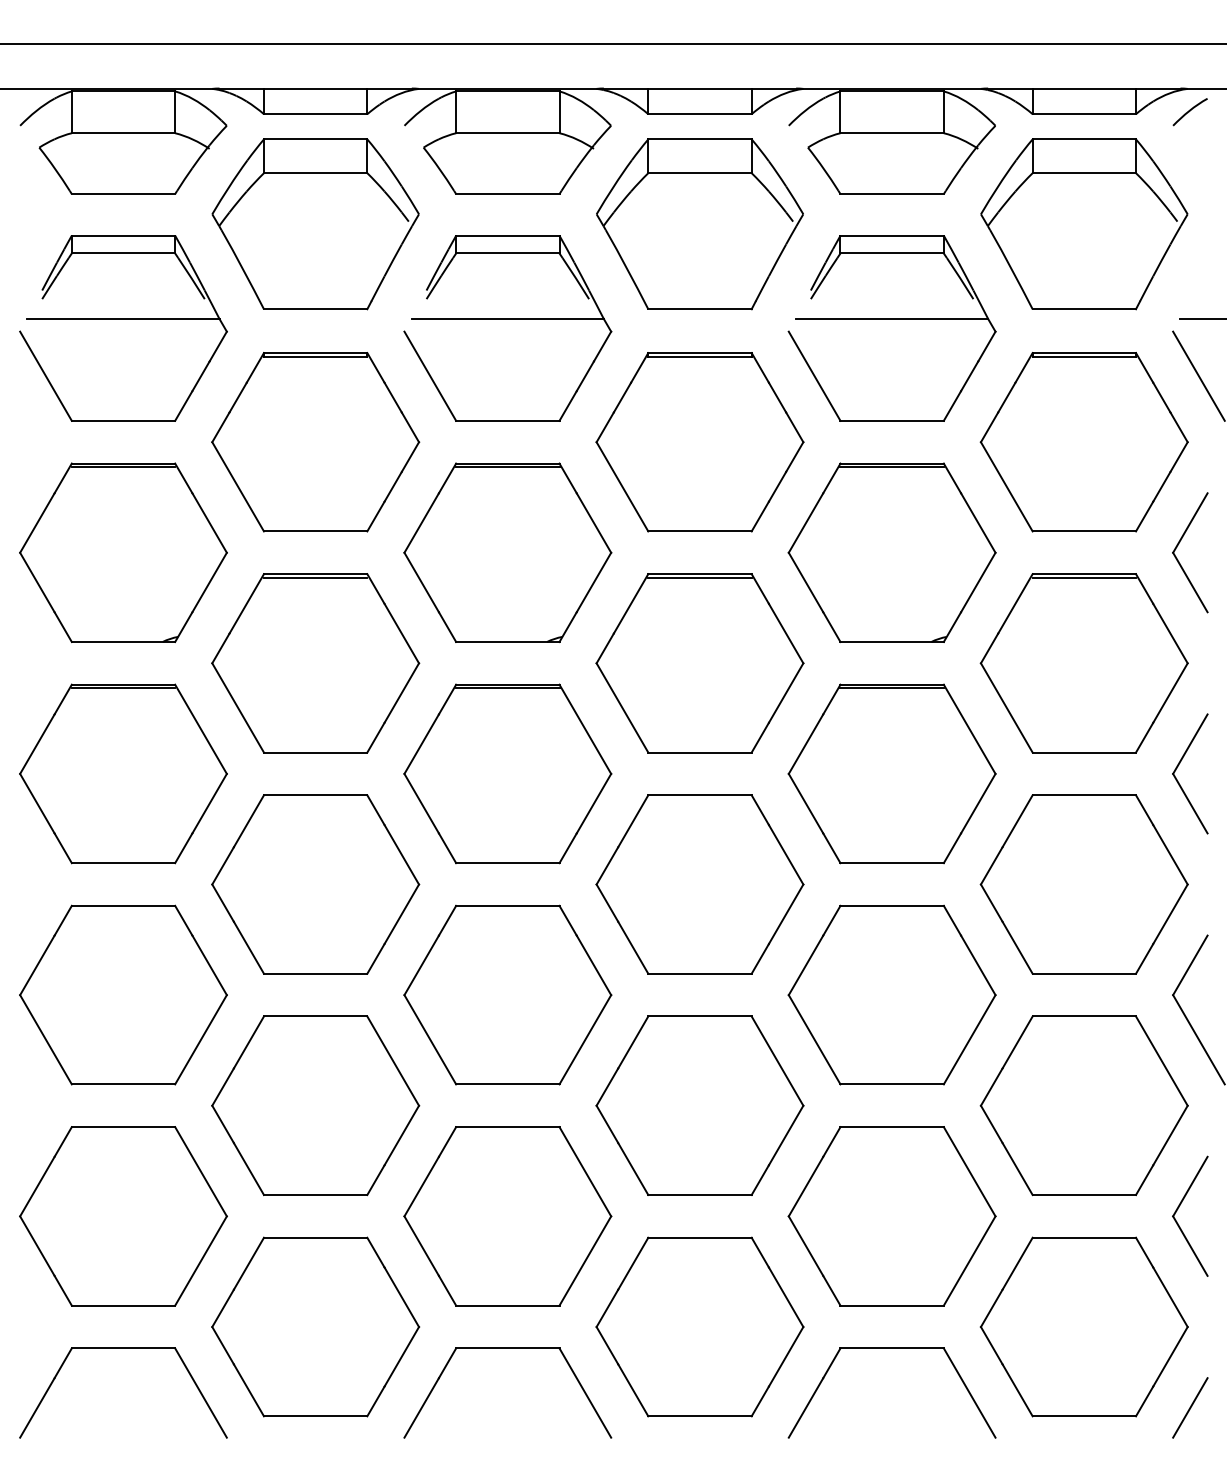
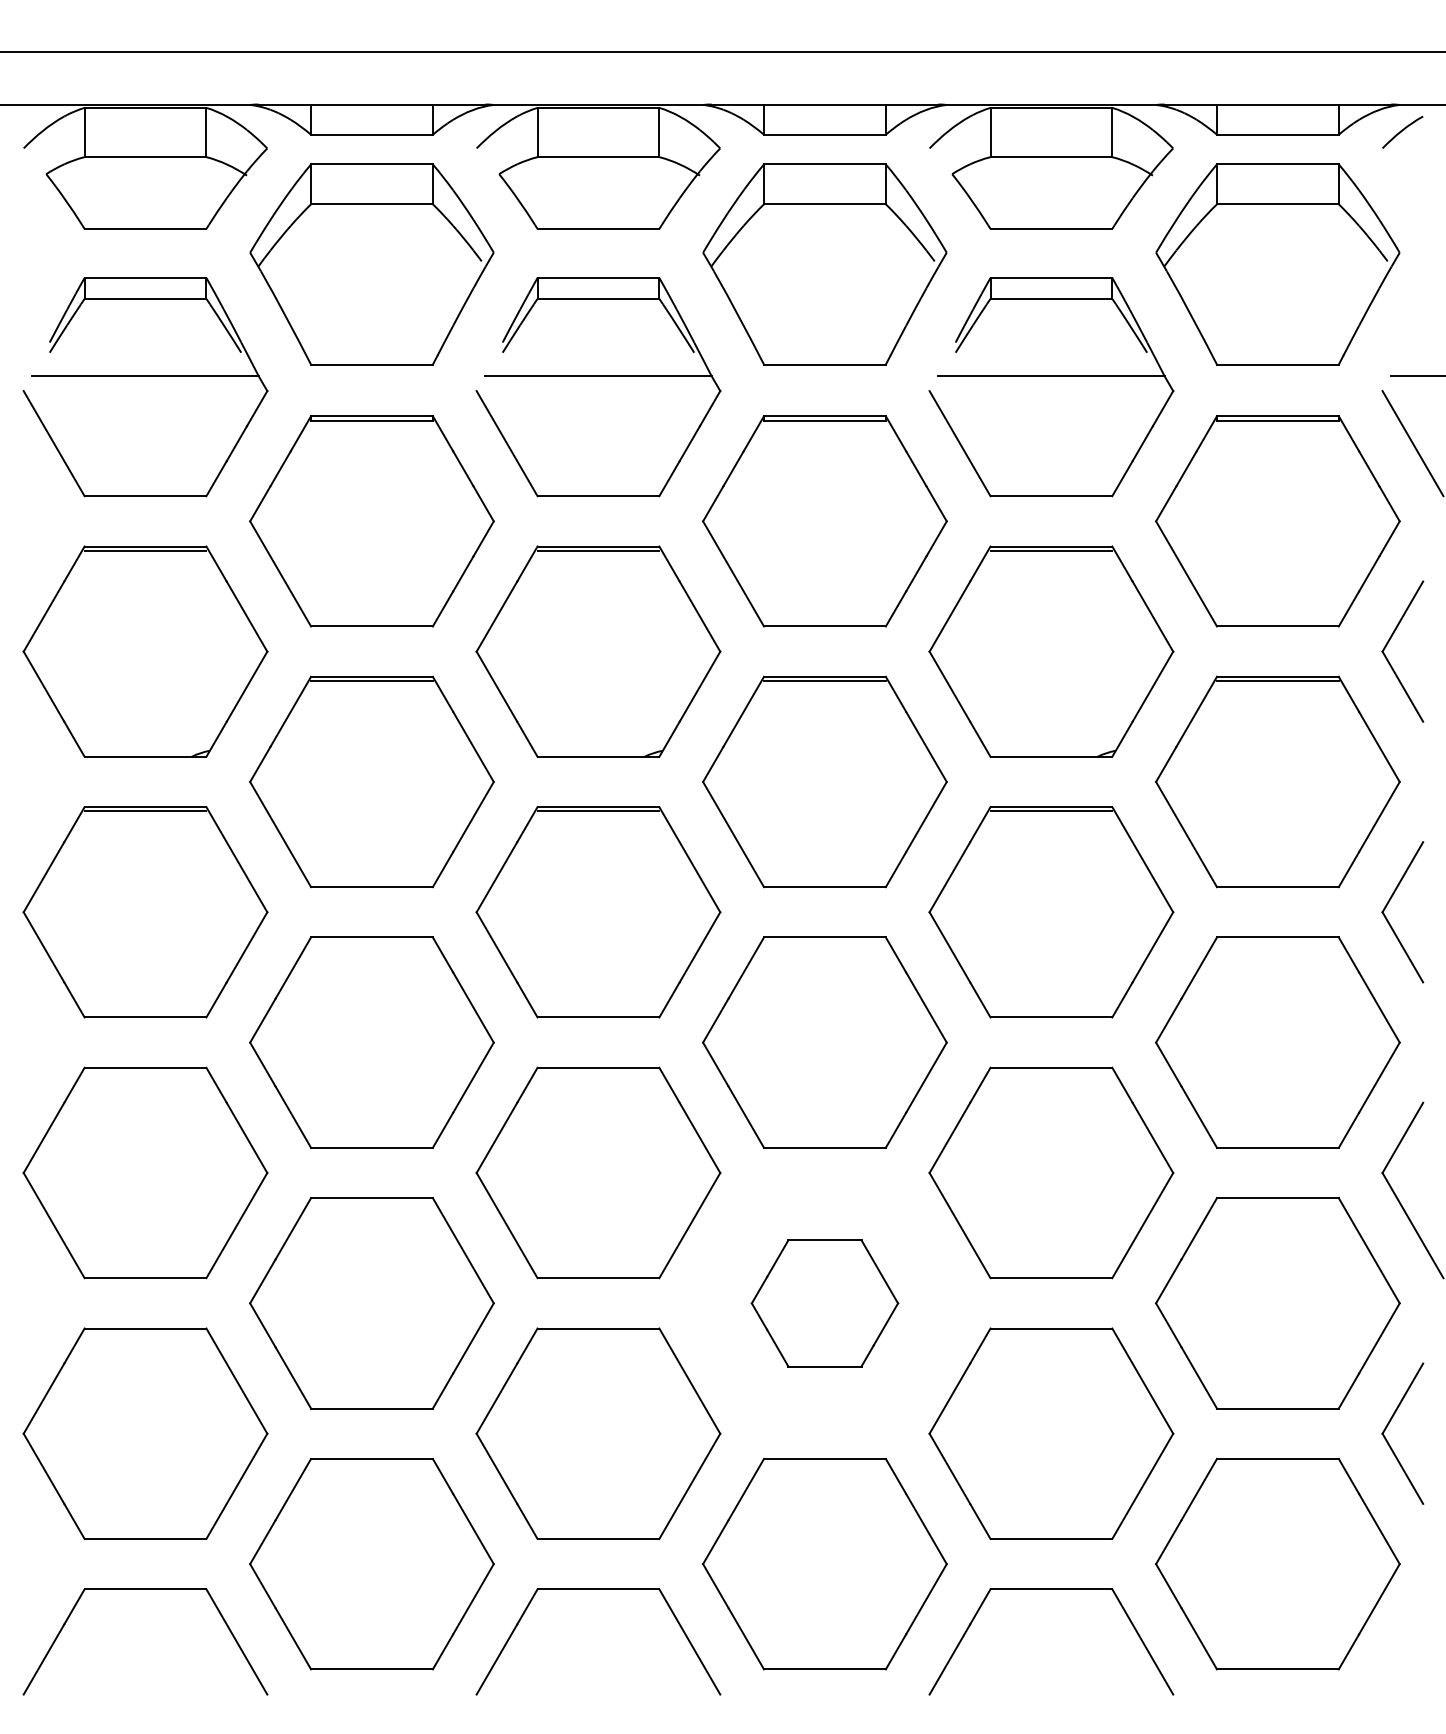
part: (699, 1105) -> (824, 1303), size x0.6
line: (1190, 1407) -> (1402, 1659), removed

